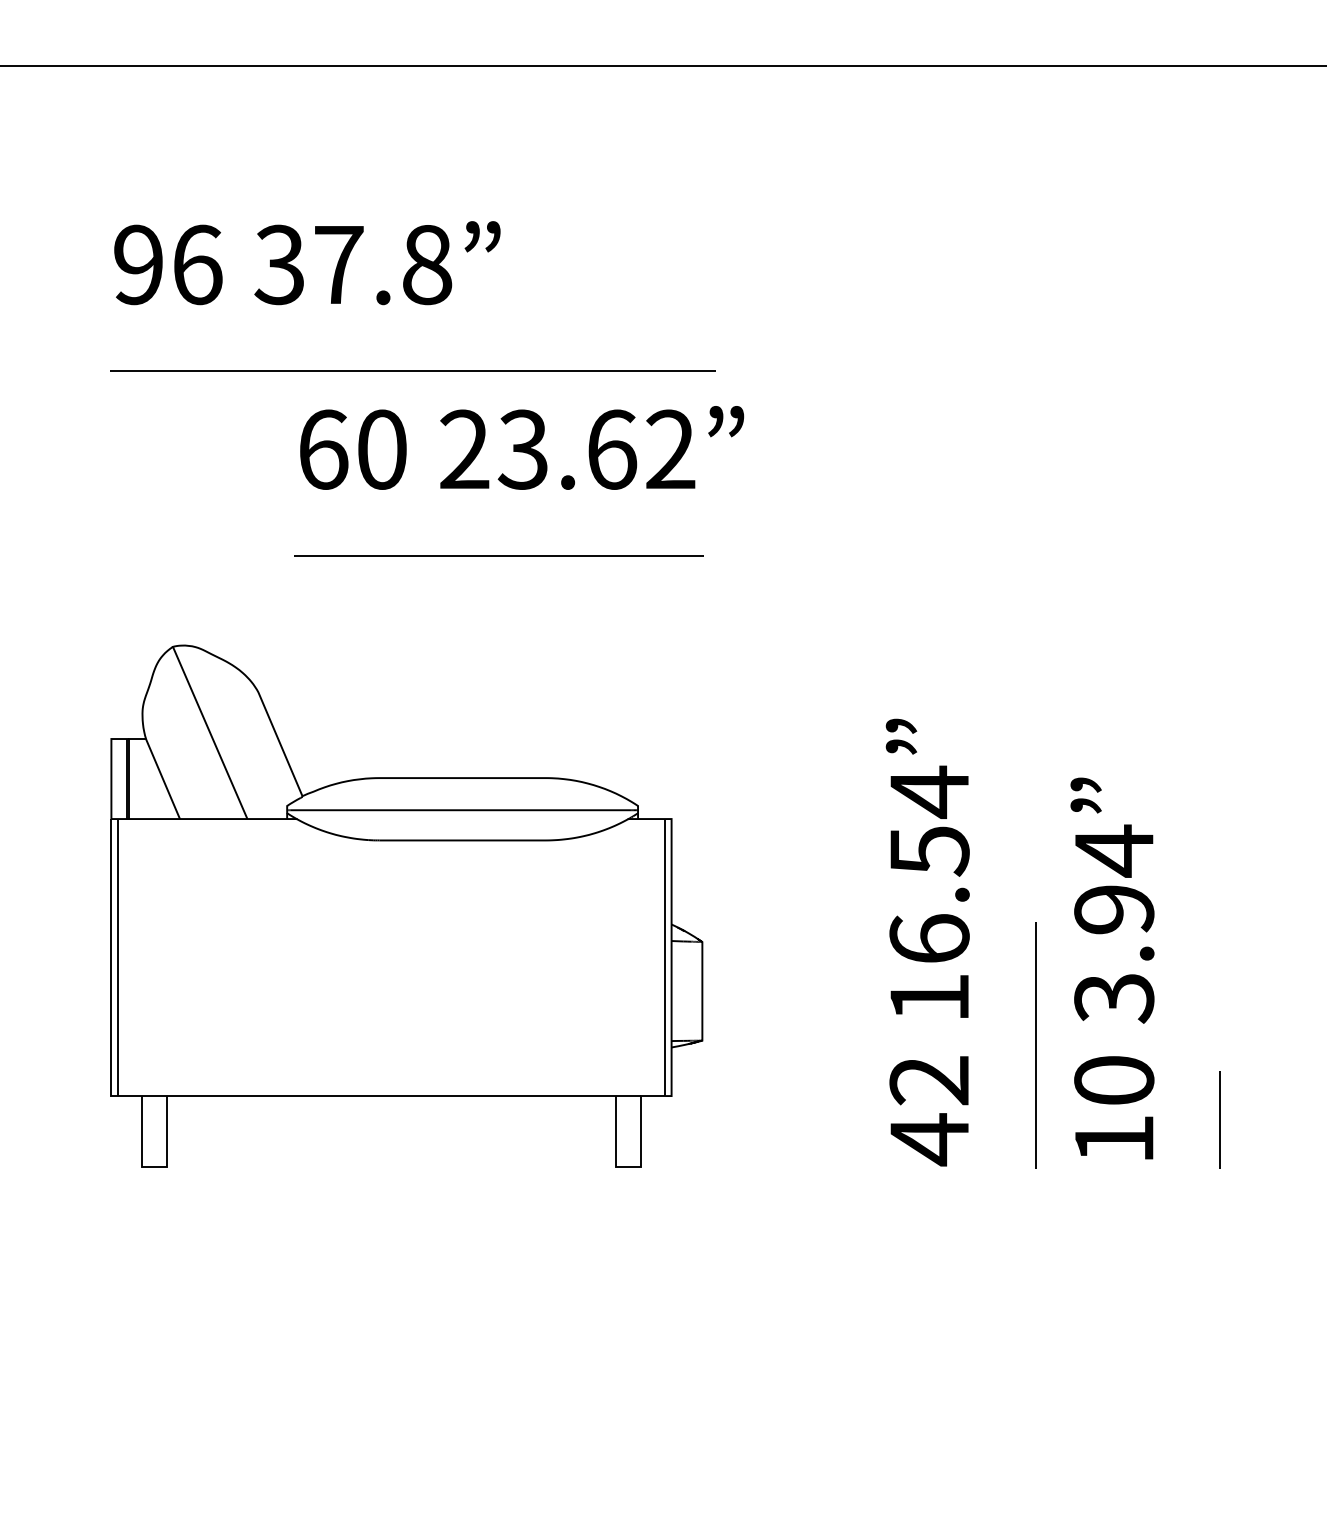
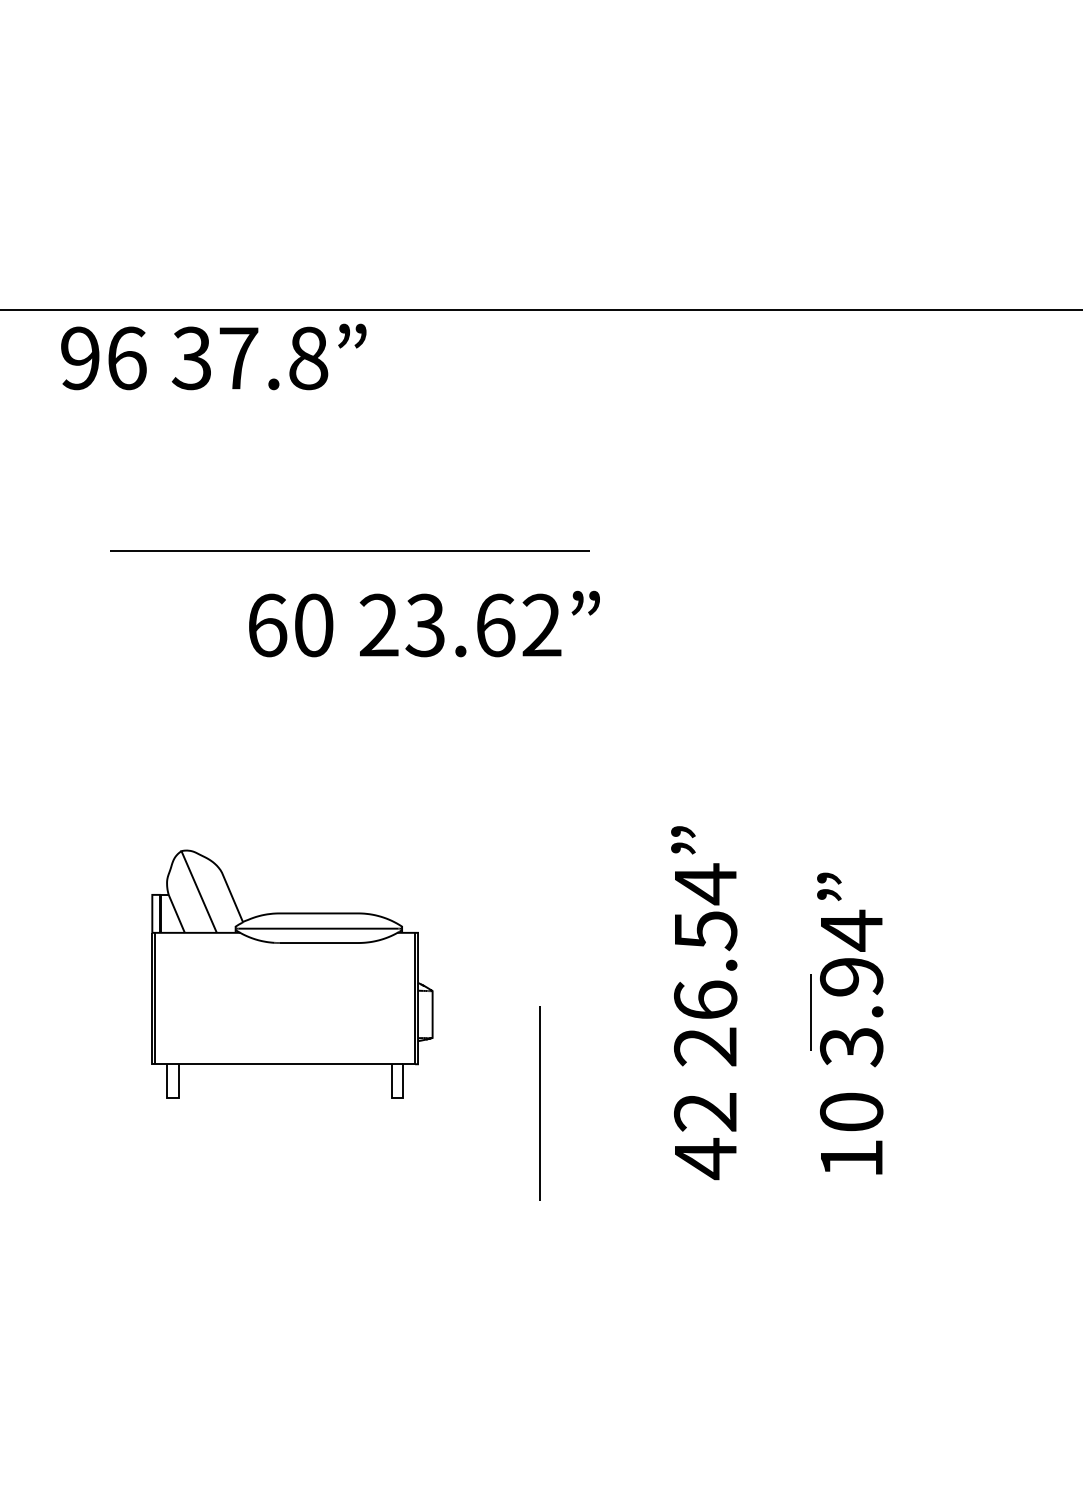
text: (307, 262) -> (213, 356), moved
line: (412, 370) -> (349, 550), moved
text: (522, 447) -> (424, 623), moved
line: (498, 554) -> (364, 696), removed
part: (406, 905) -> (292, 973), size x0.6
text: (929, 997) -> (705, 1046), 16.54 -> 26.54
line: (1034, 1045) -> (539, 1103), moved
line: (1220, 1120) -> (810, 1012), moved

